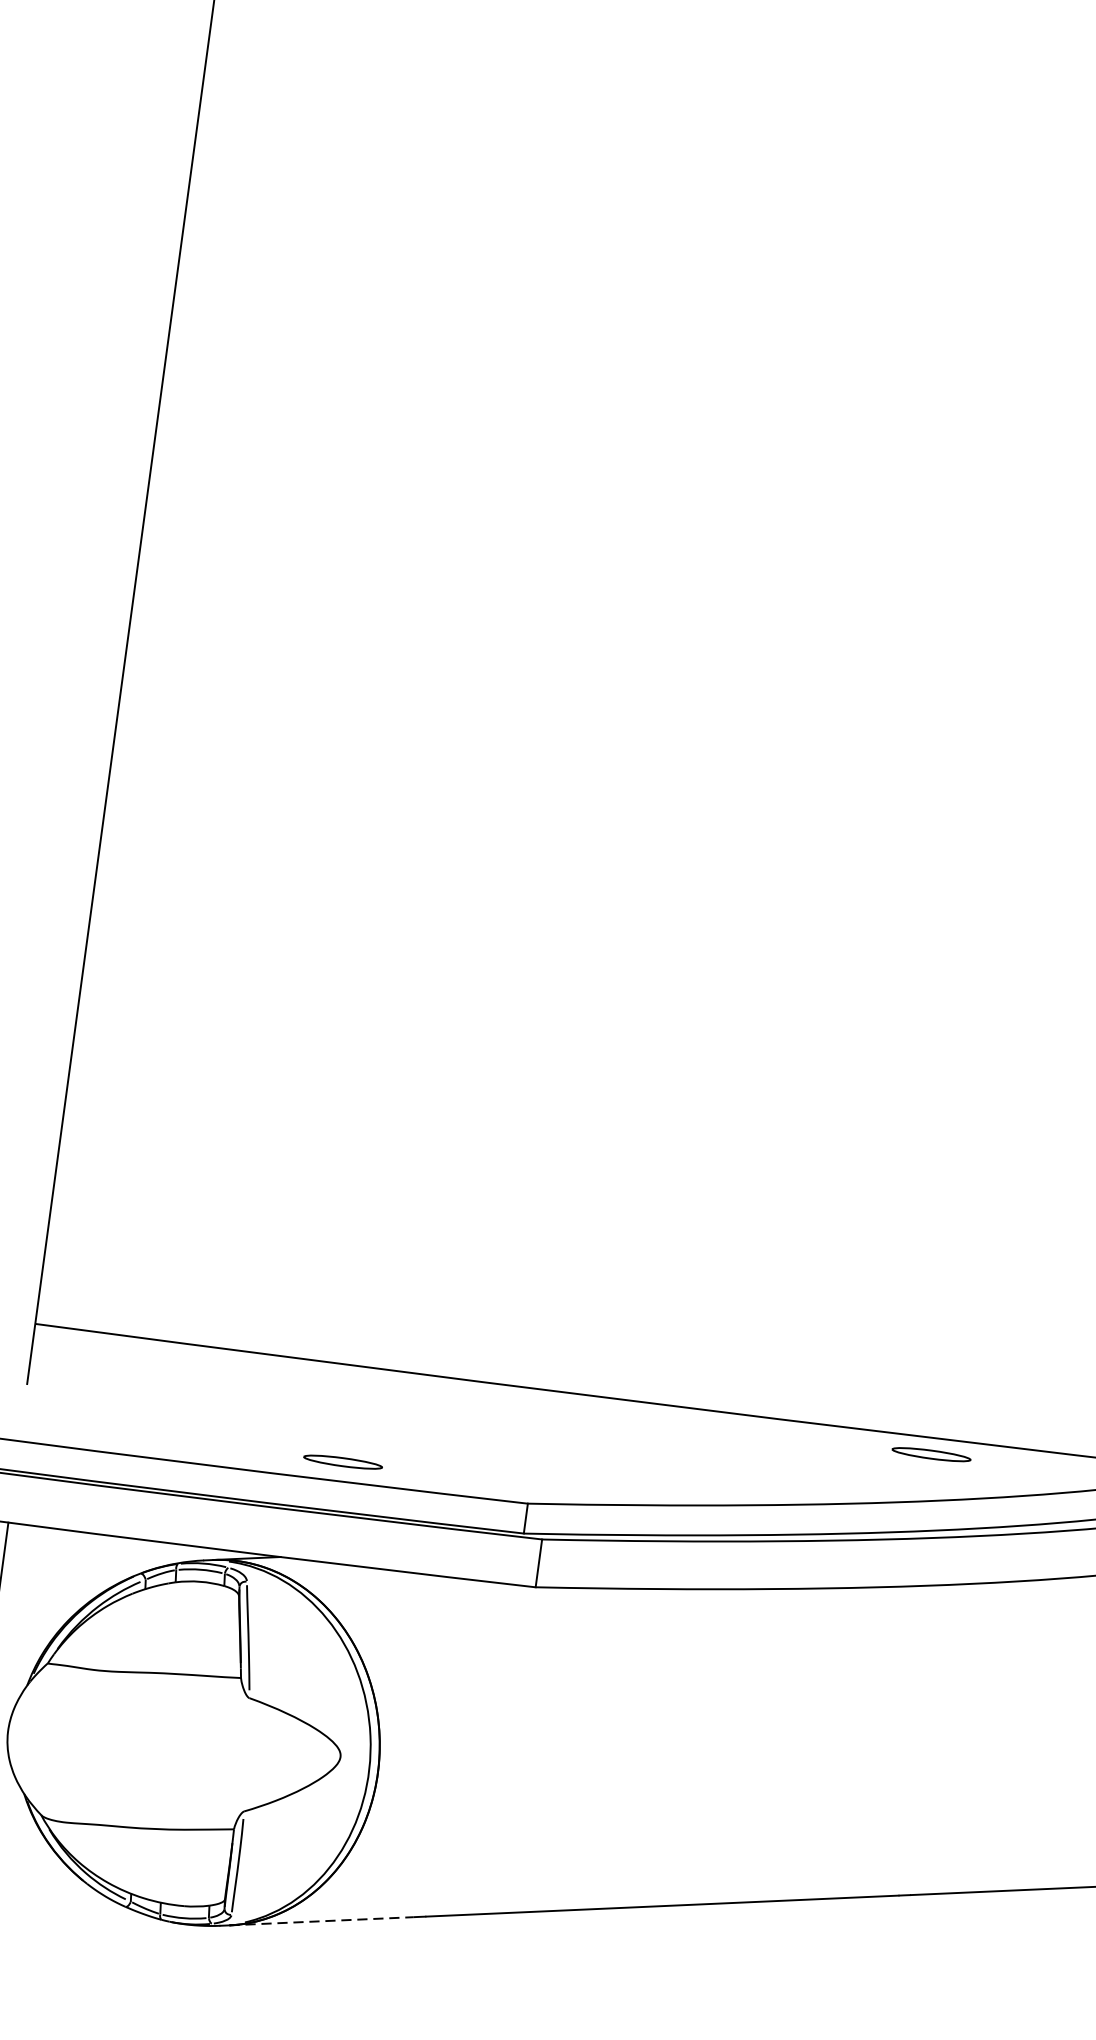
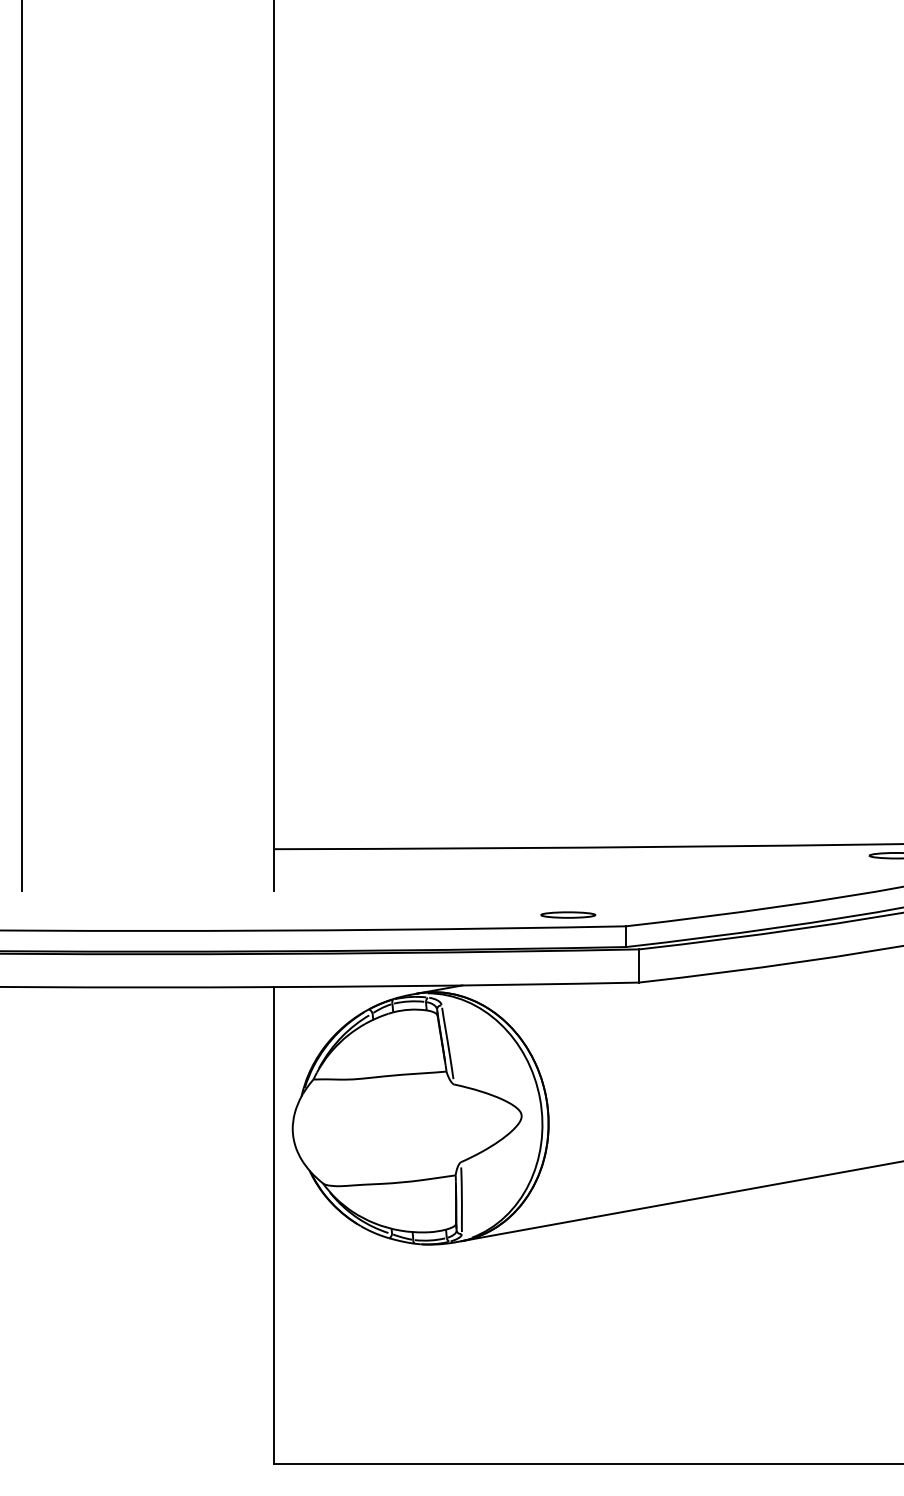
part: (343, 1461) -> (568, 914), moved
line: (322, 1920) -> (524, 1229), dashed -> solid

